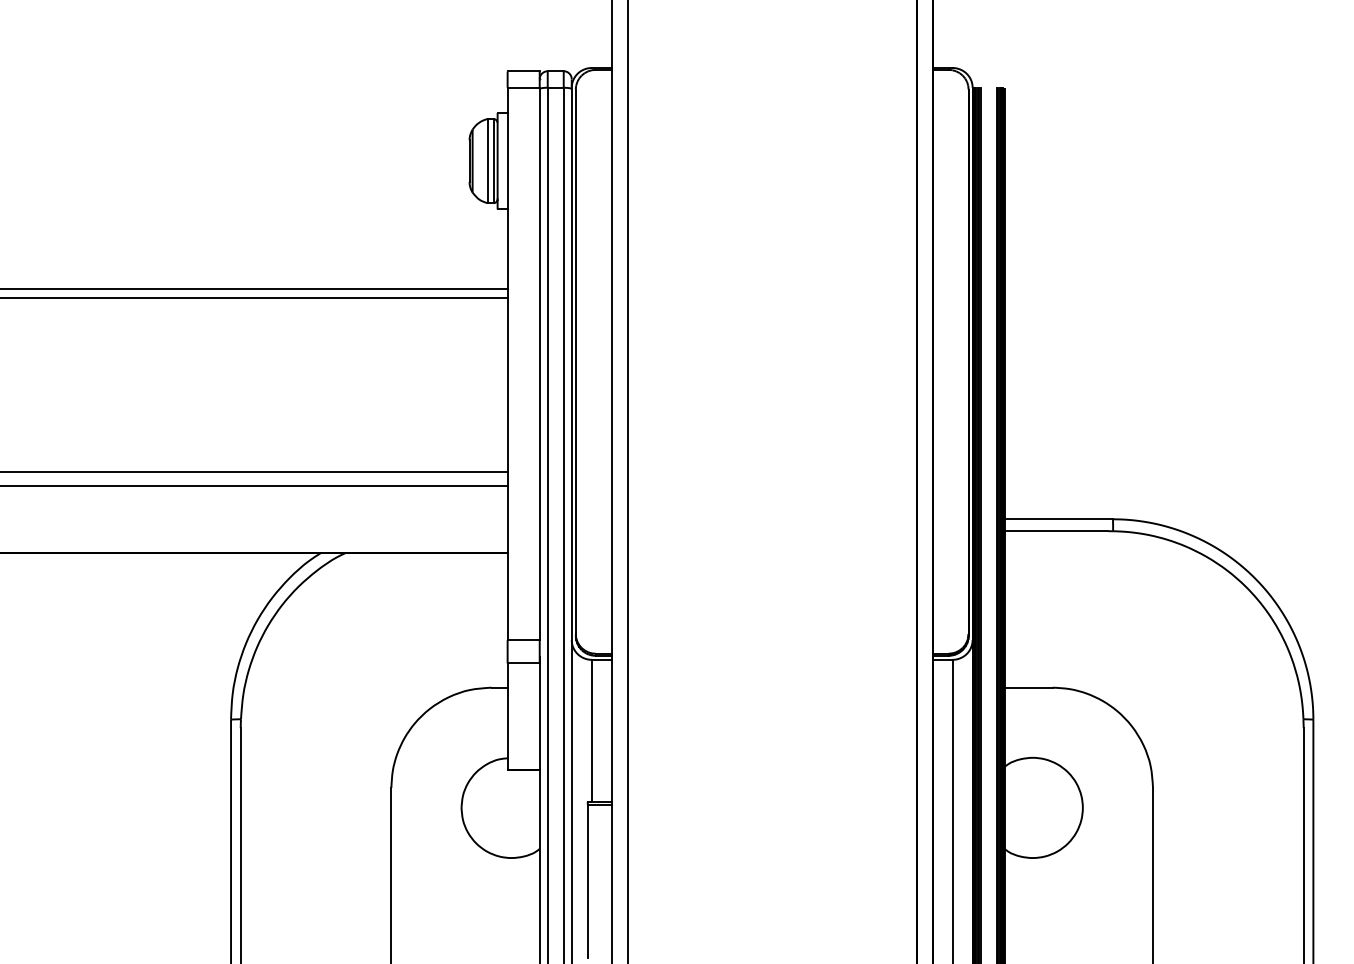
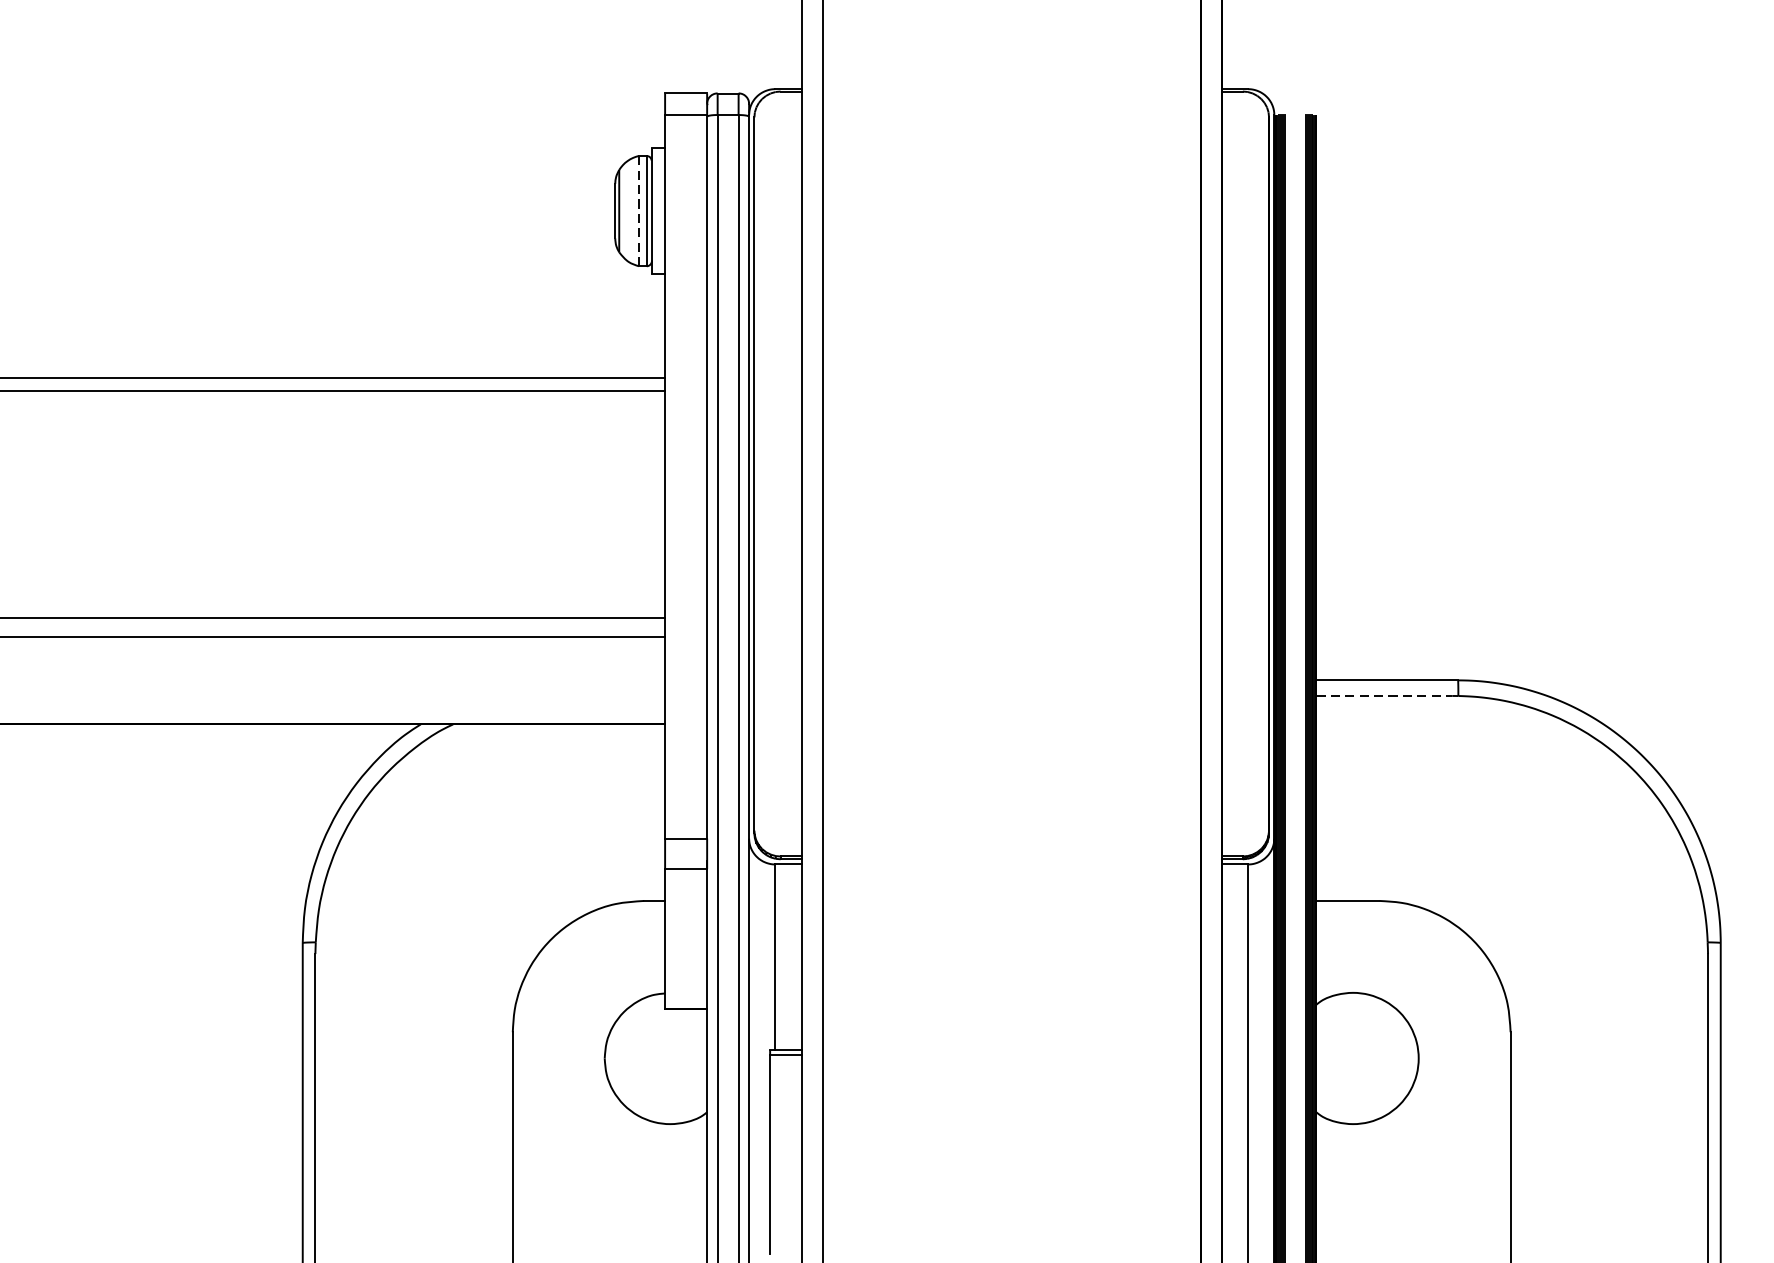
line: (487, 160) -> (638, 210), solid -> dashed
line: (1056, 531) -> (1384, 696), solid -> dashed

